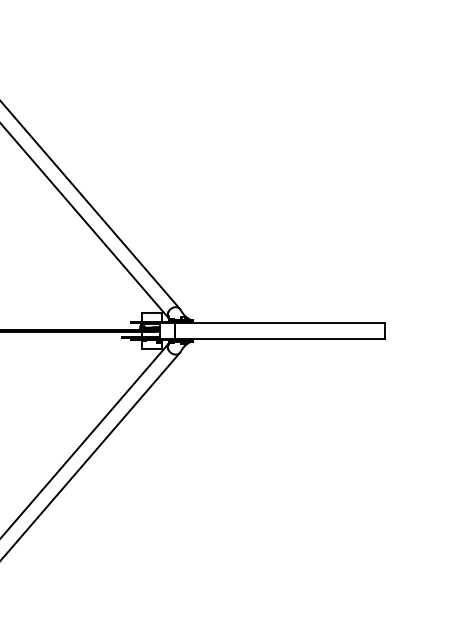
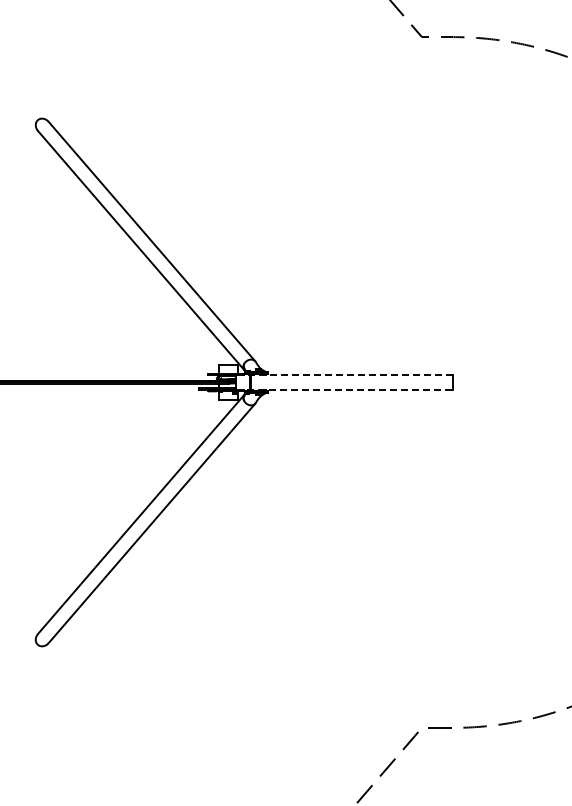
line: (272, 323) -> (344, 375), solid -> dashed
line: (272, 338) -> (344, 389), solid -> dashed

